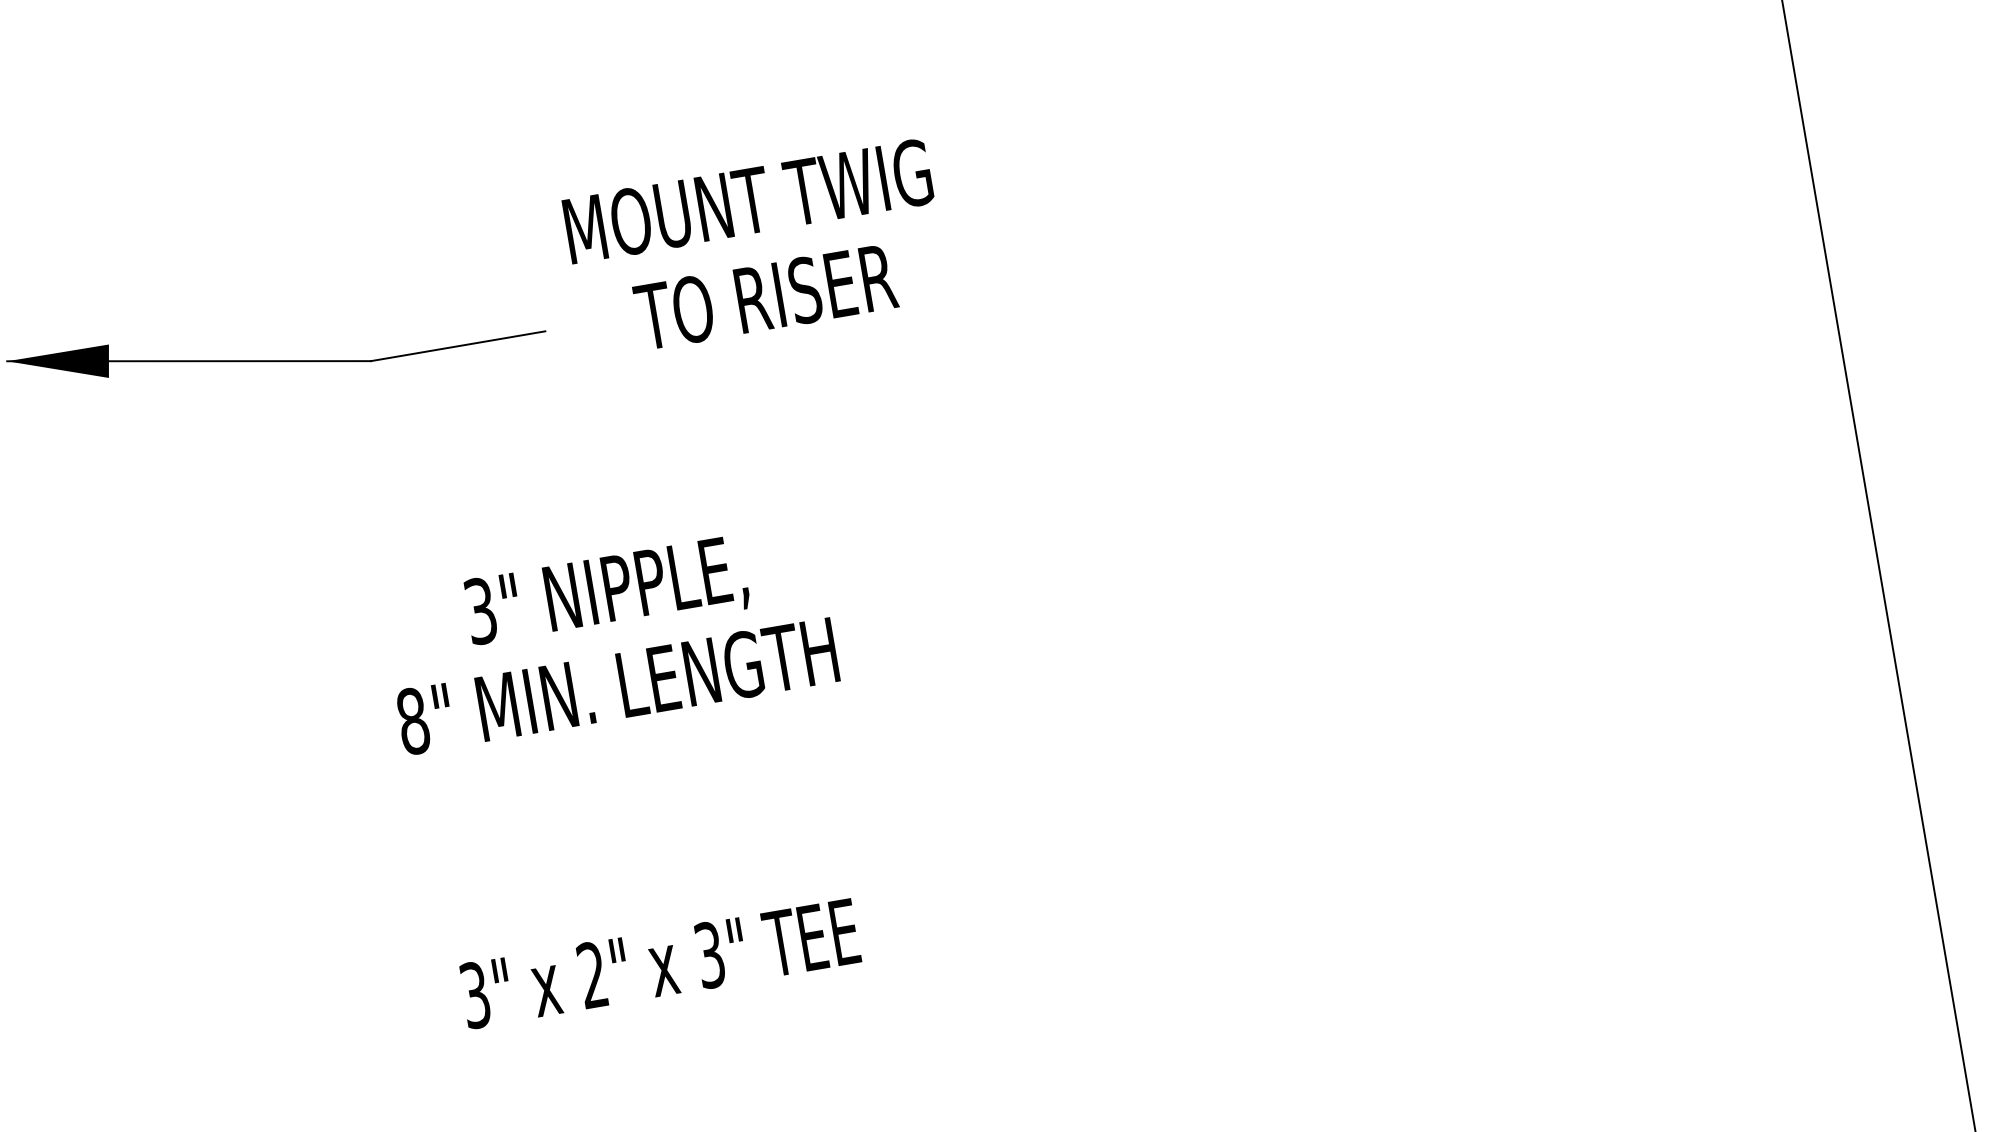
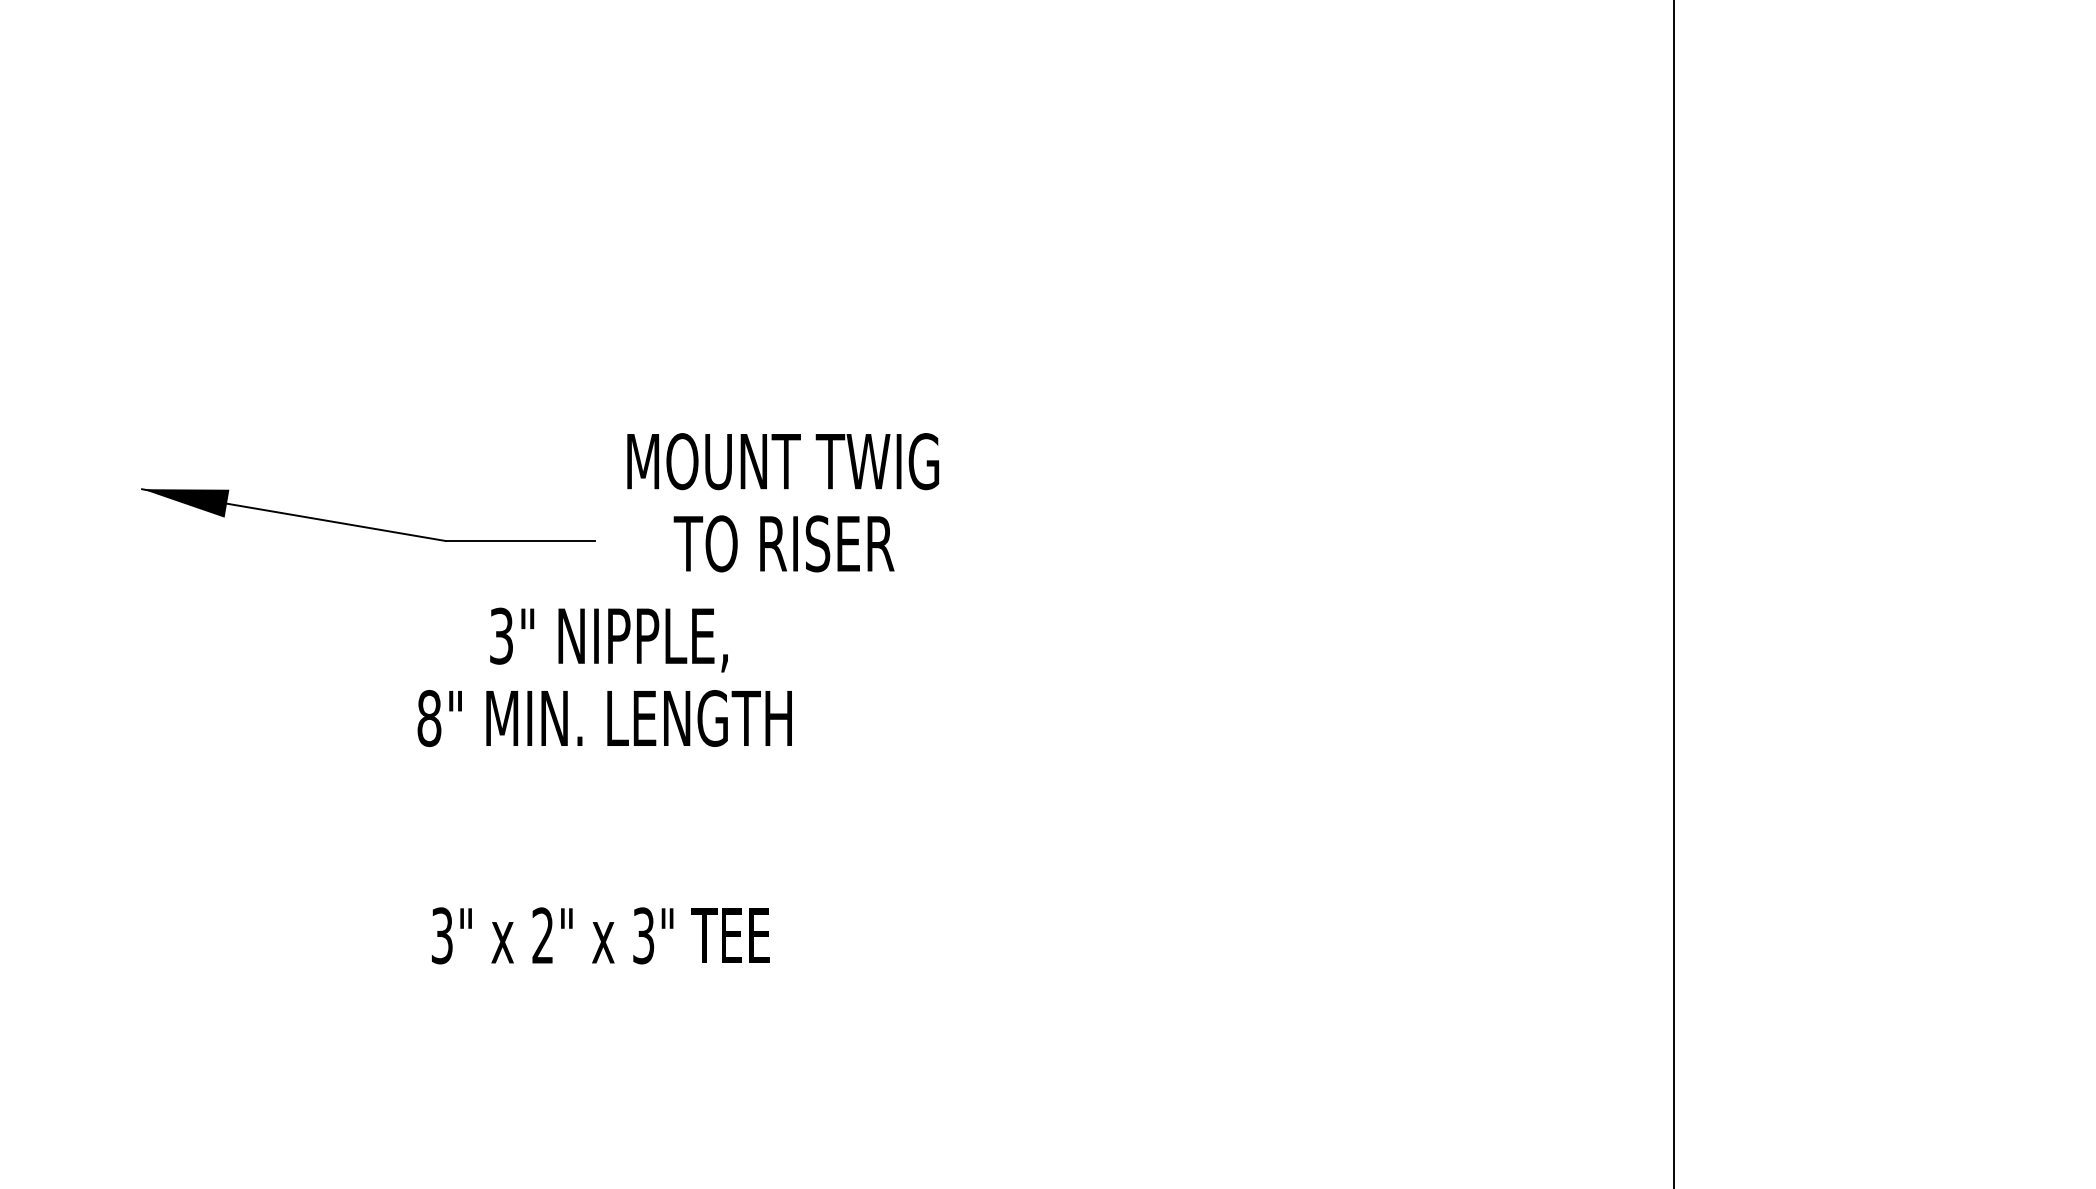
text: (608, 637) -> (604, 676), moved
text: (659, 963) -> (600, 935), moved

